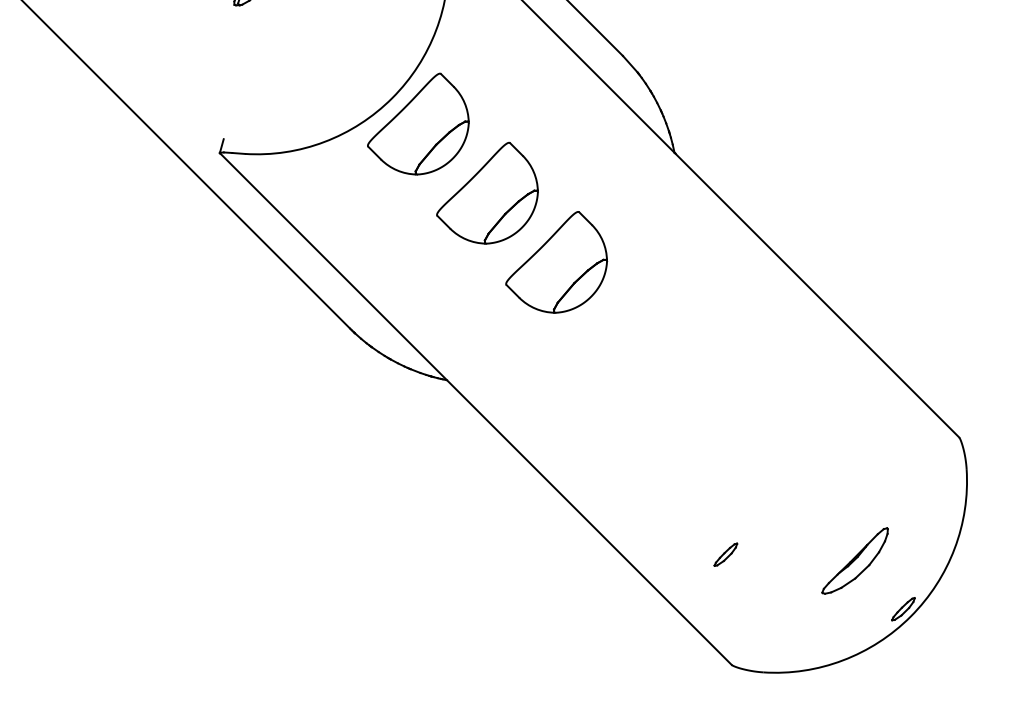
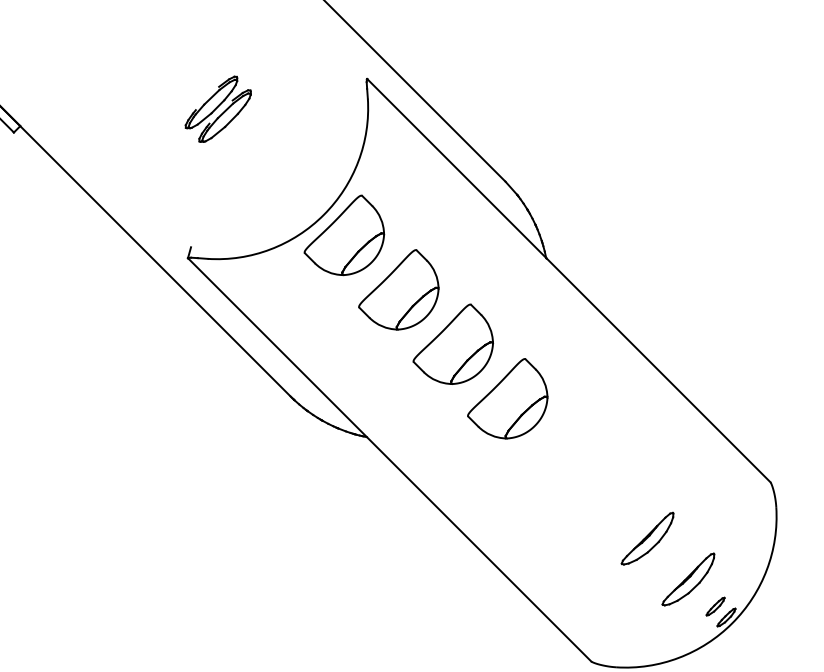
part: (625, 331) -> (507, 398), added
part: (803, 508) -> (647, 538), added
part: (725, 554) -> (715, 606), moved

